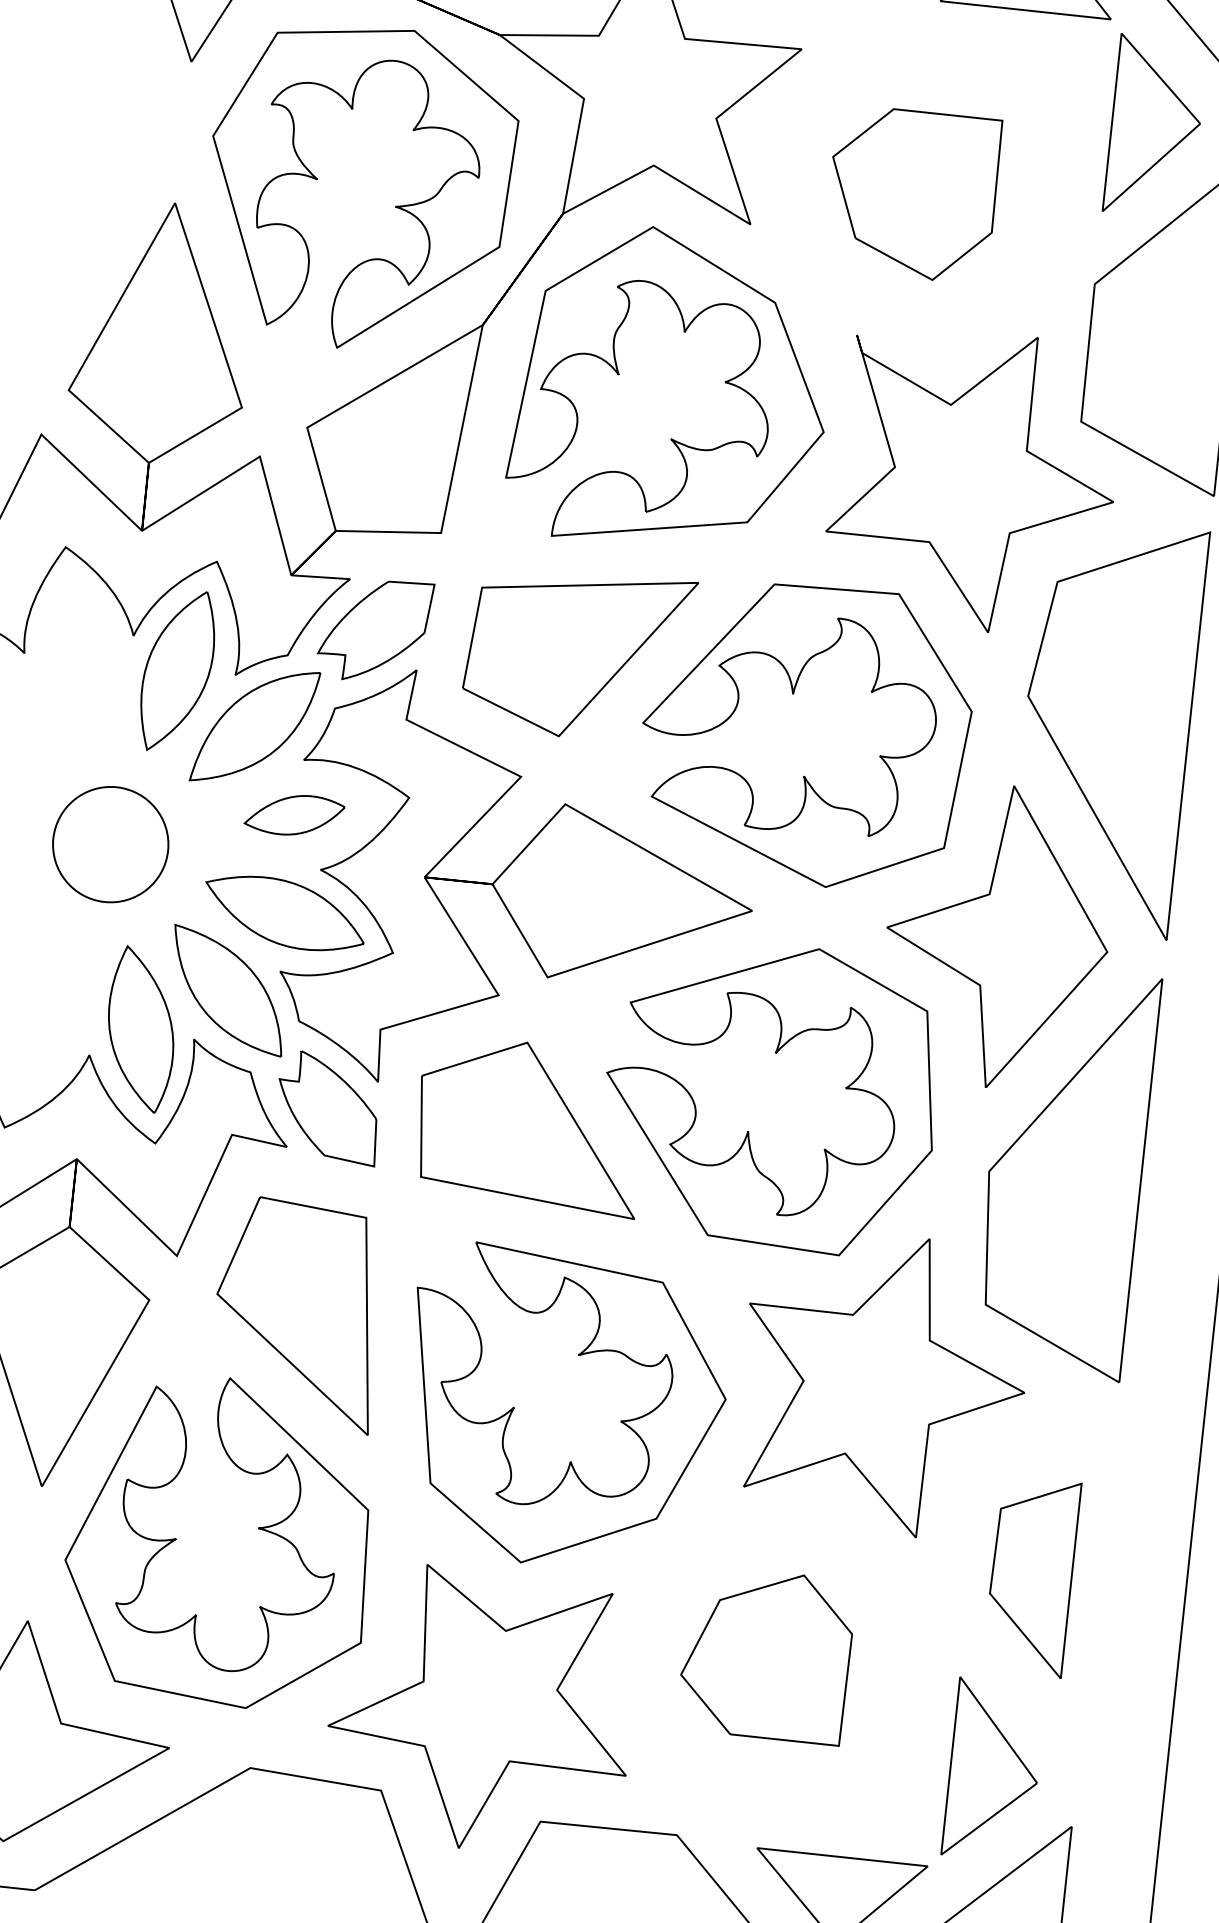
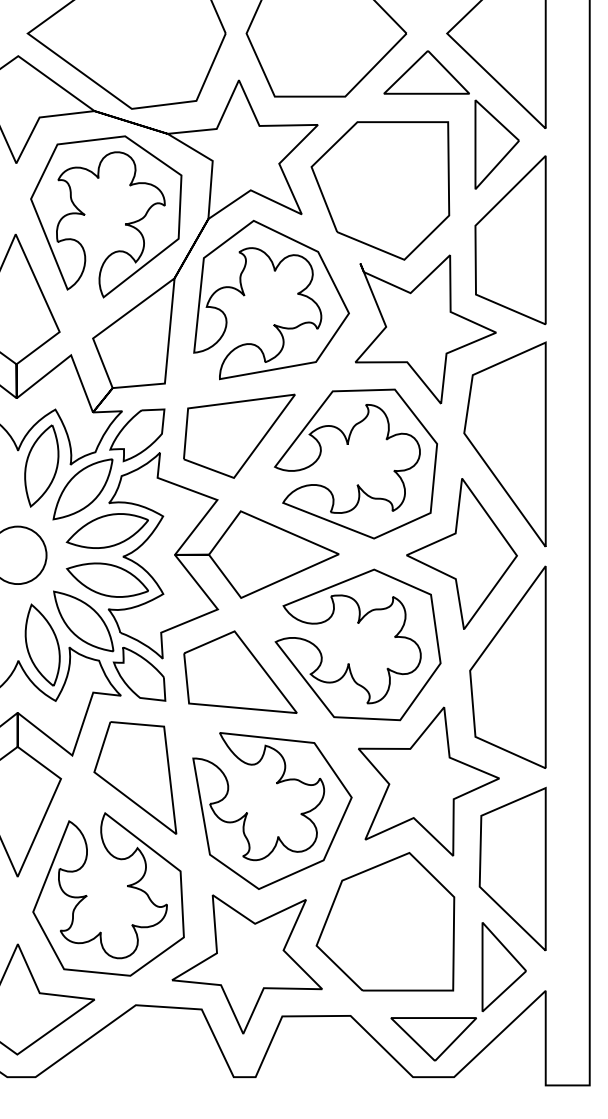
part: (912, 193) -> (380, 190), size x1.67
part: (293, 813) -> (106, 530), size x1.67
part: (1031, 1575) -> (512, 868), size x1.67
part: (766, 1654) -> (385, 921), size x1.67

